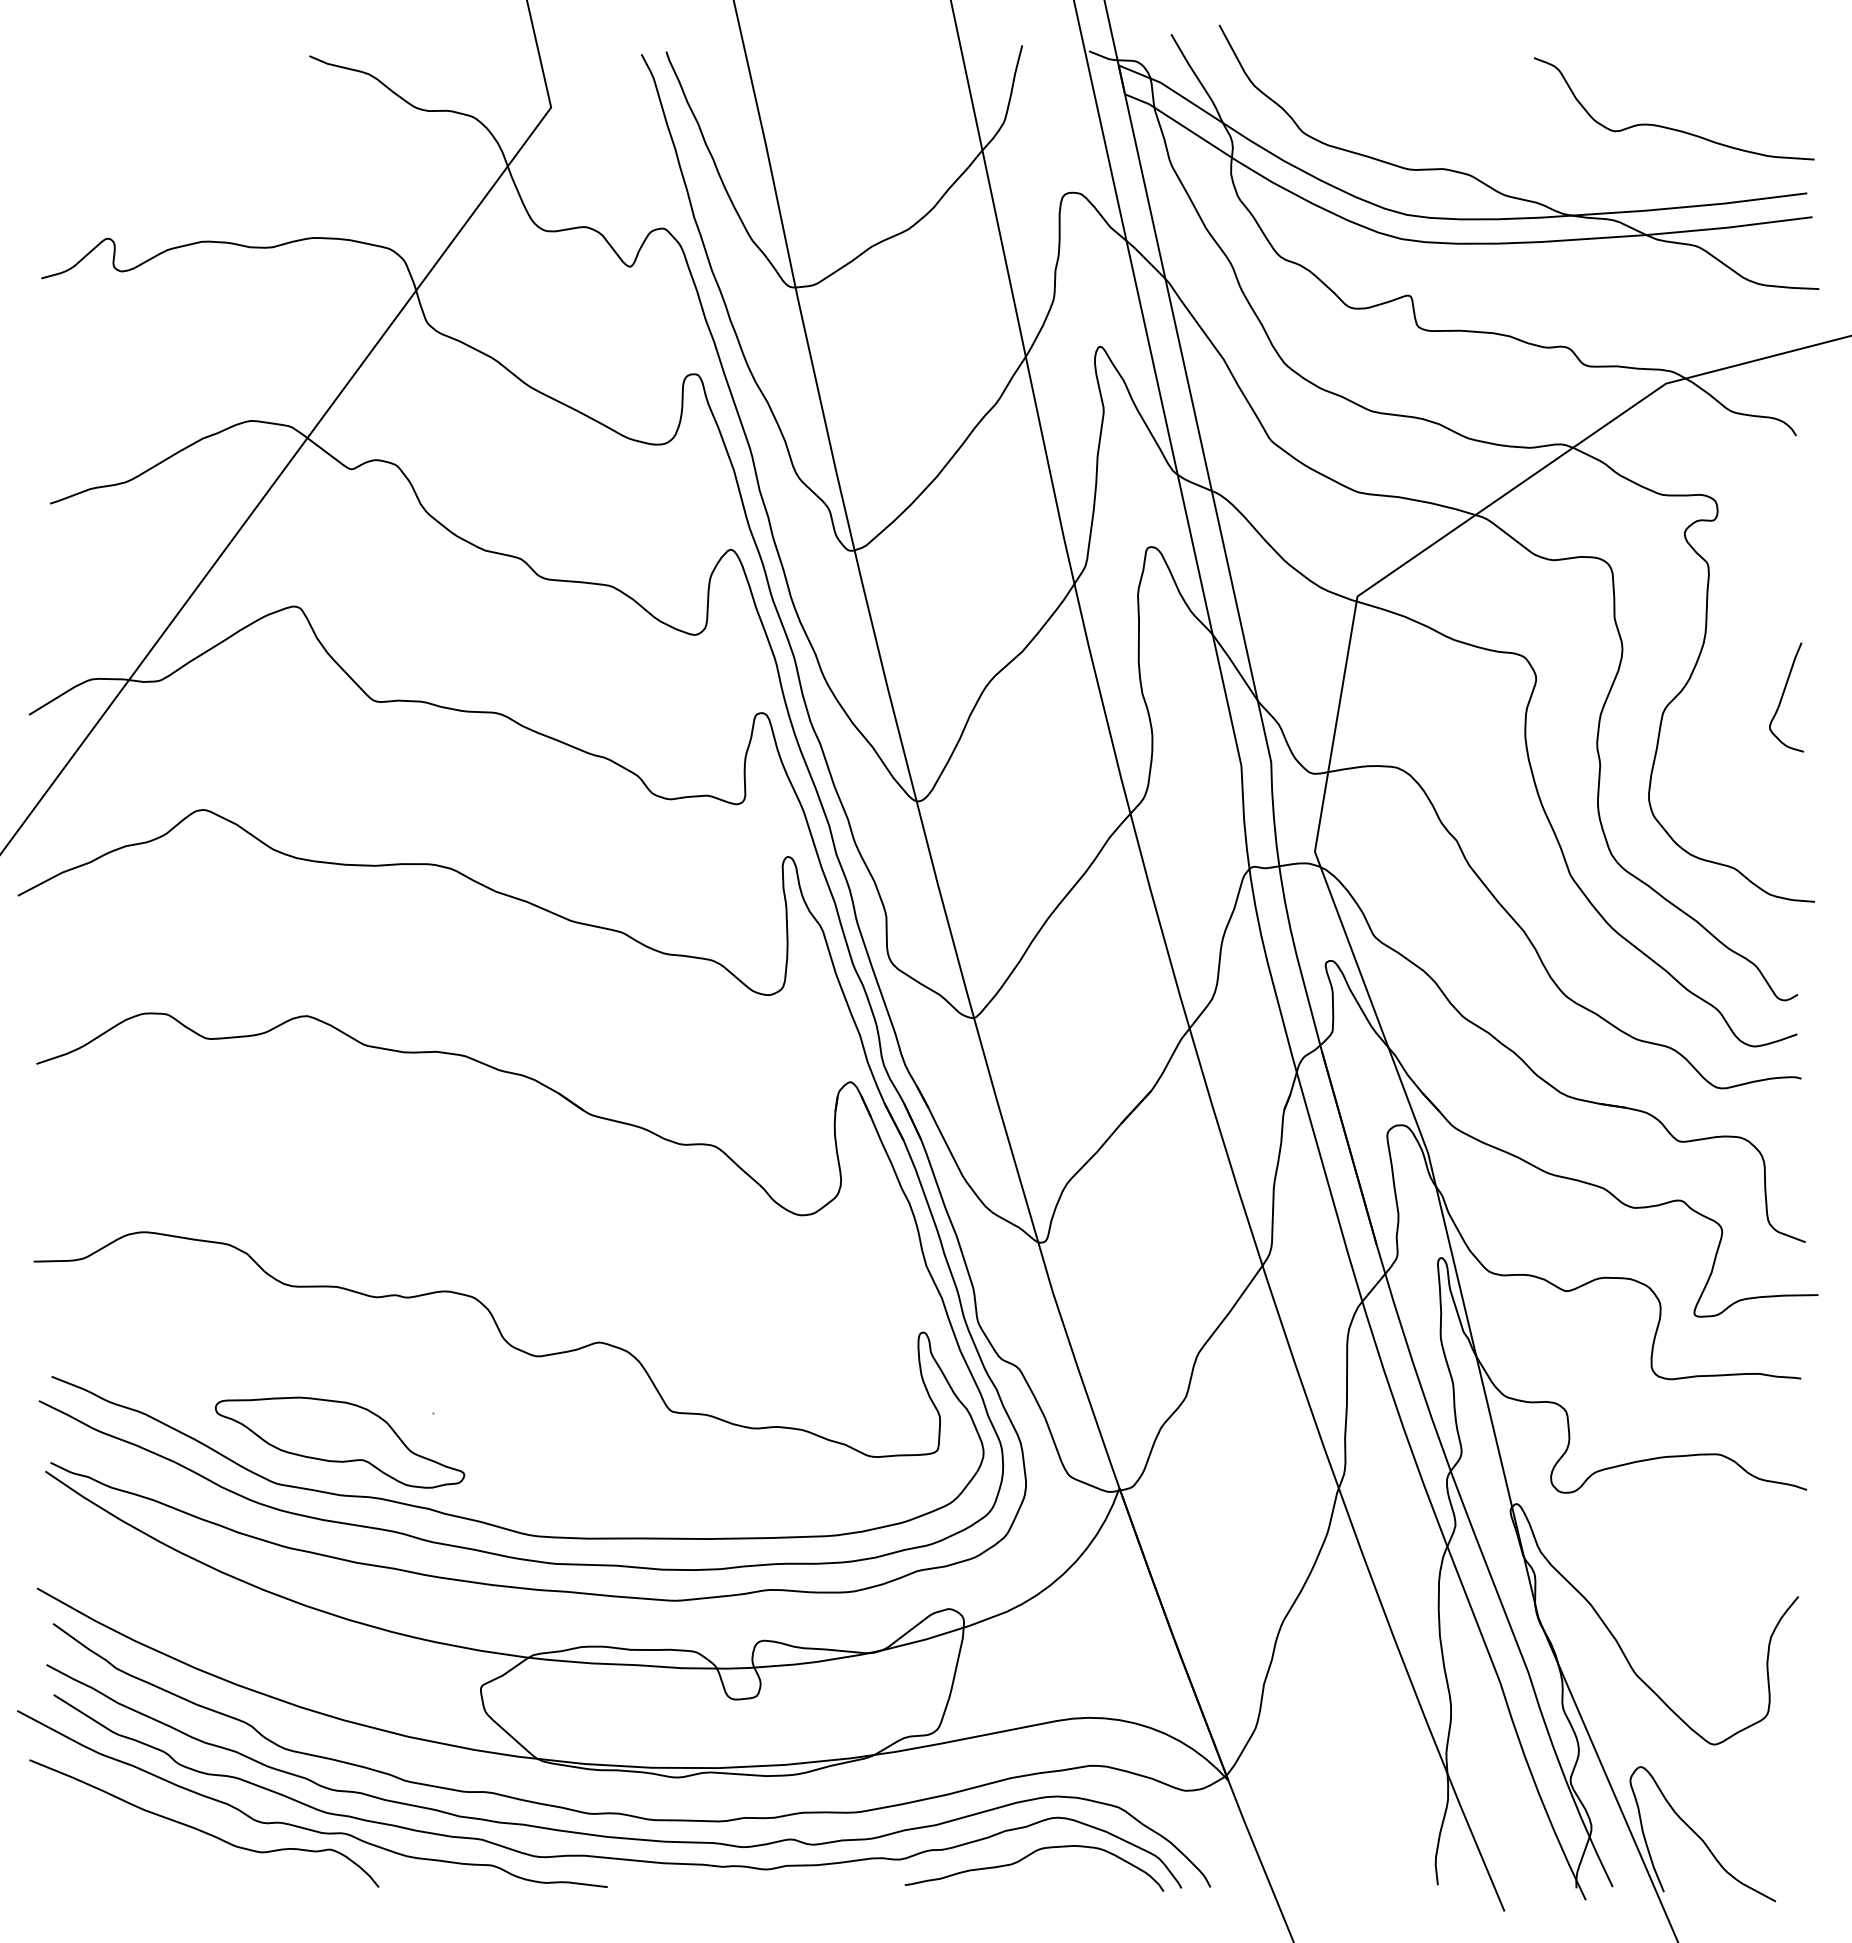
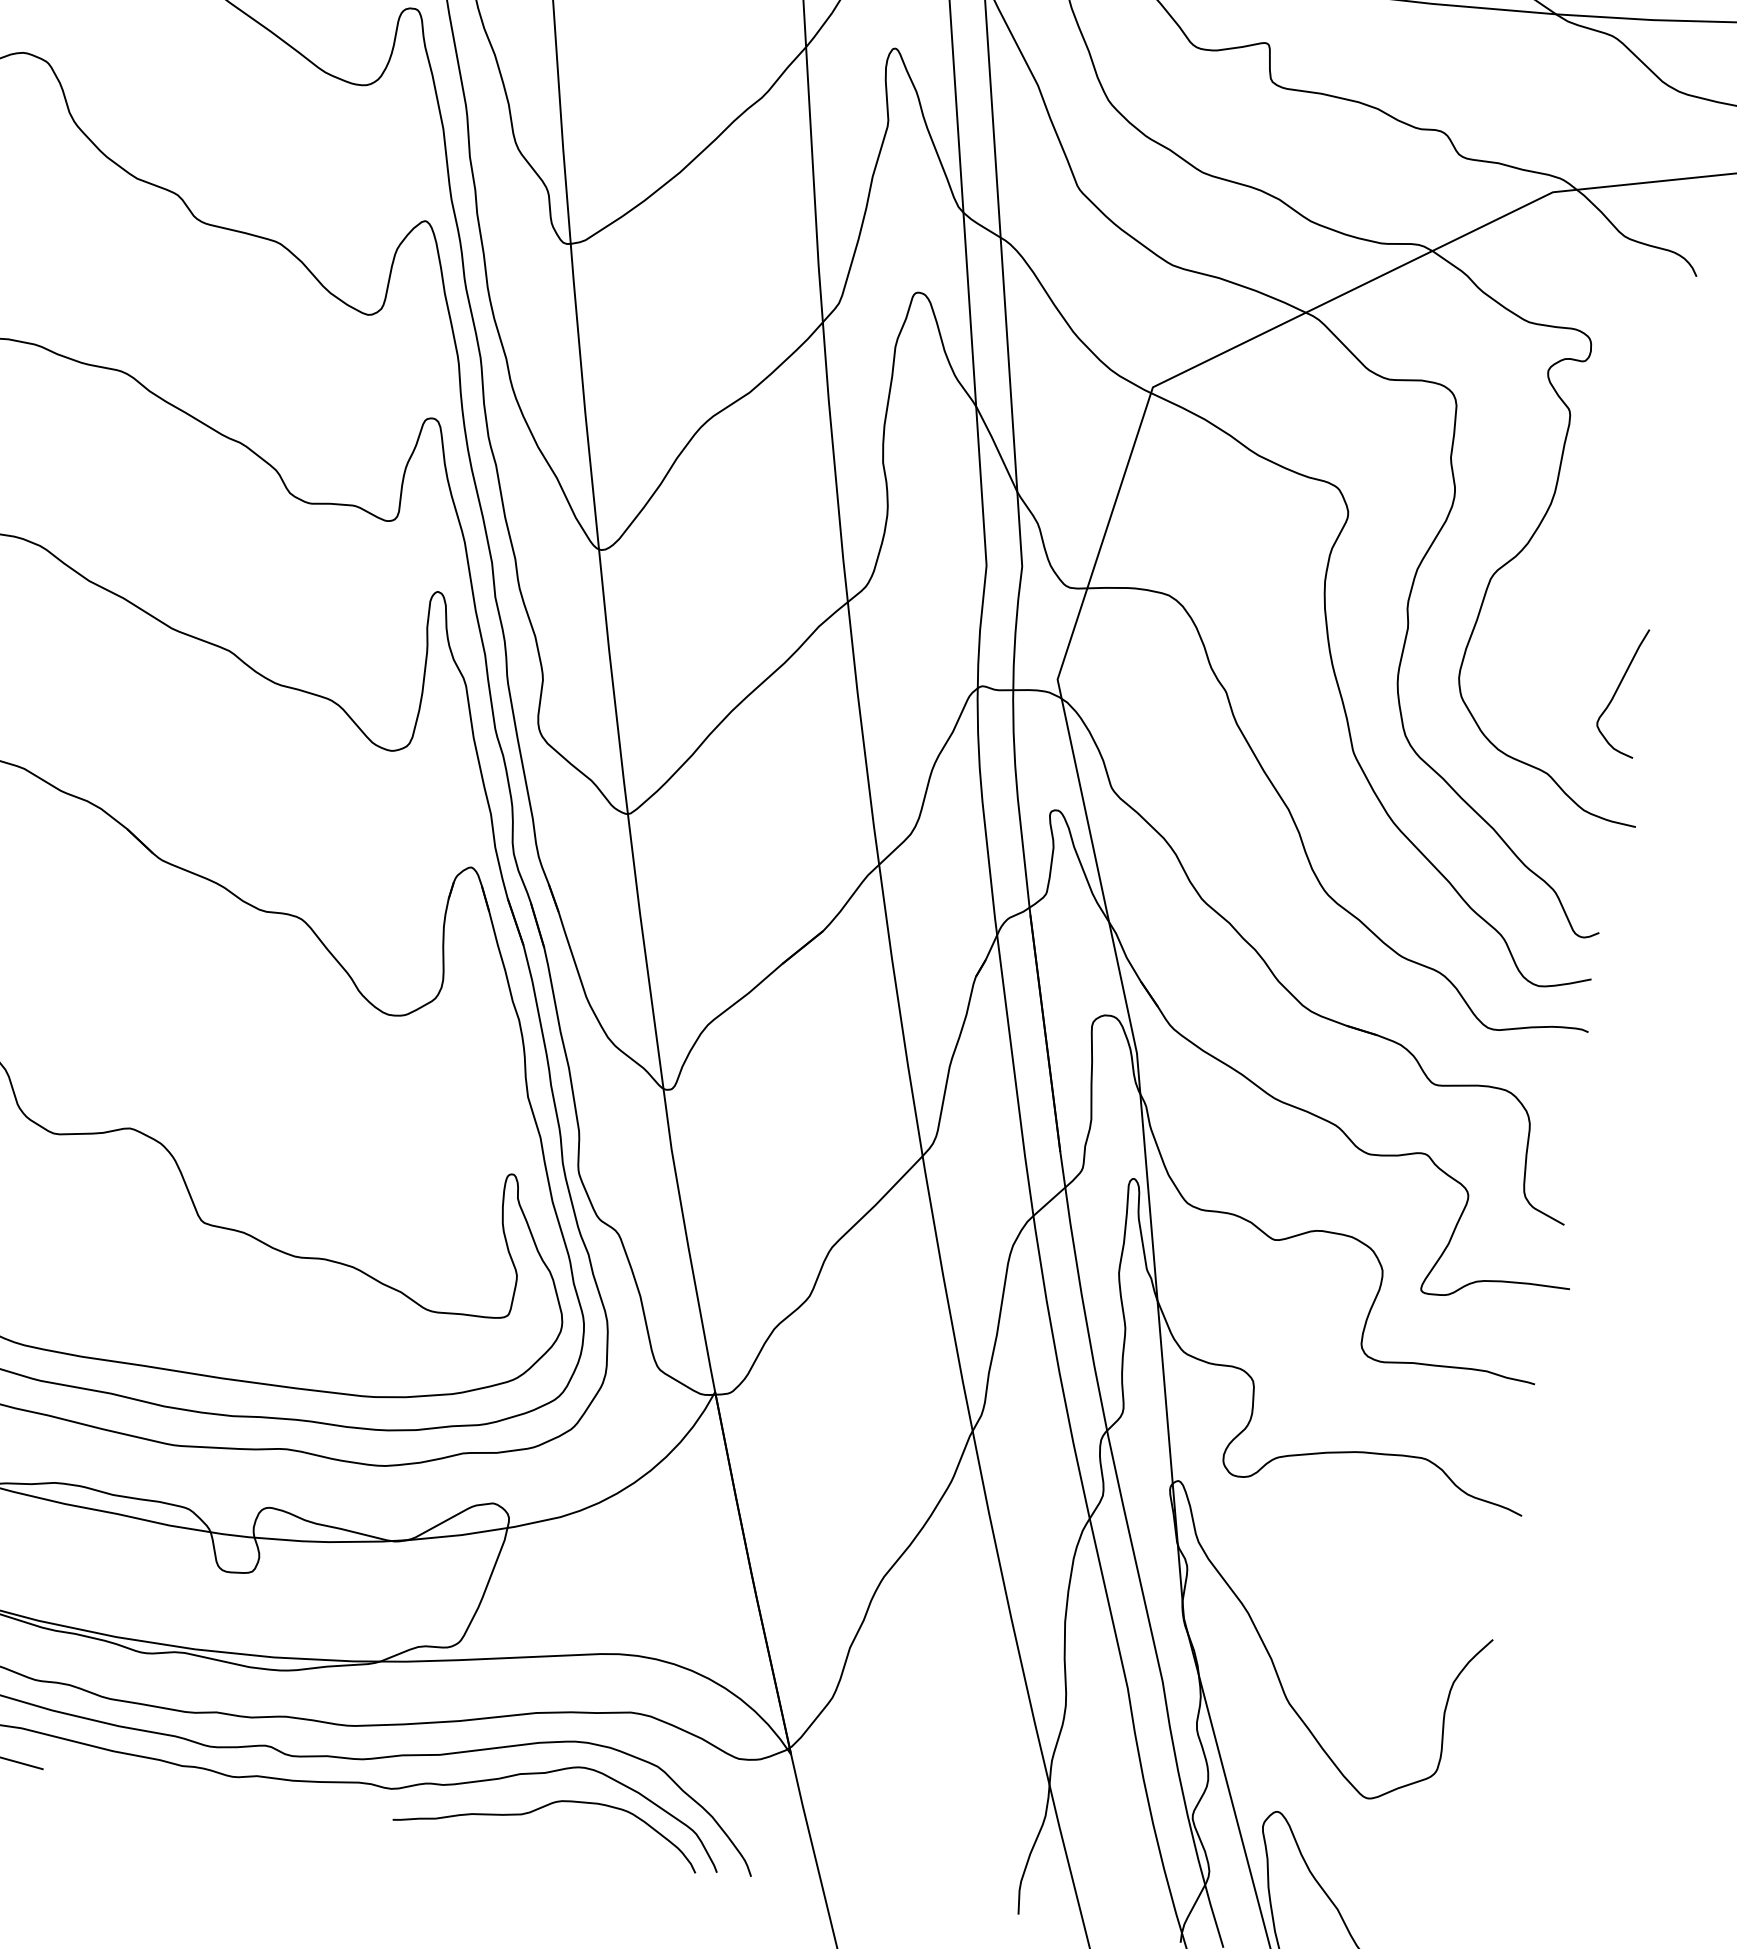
curve: (1783, 696) -> (1618, 689), moved

